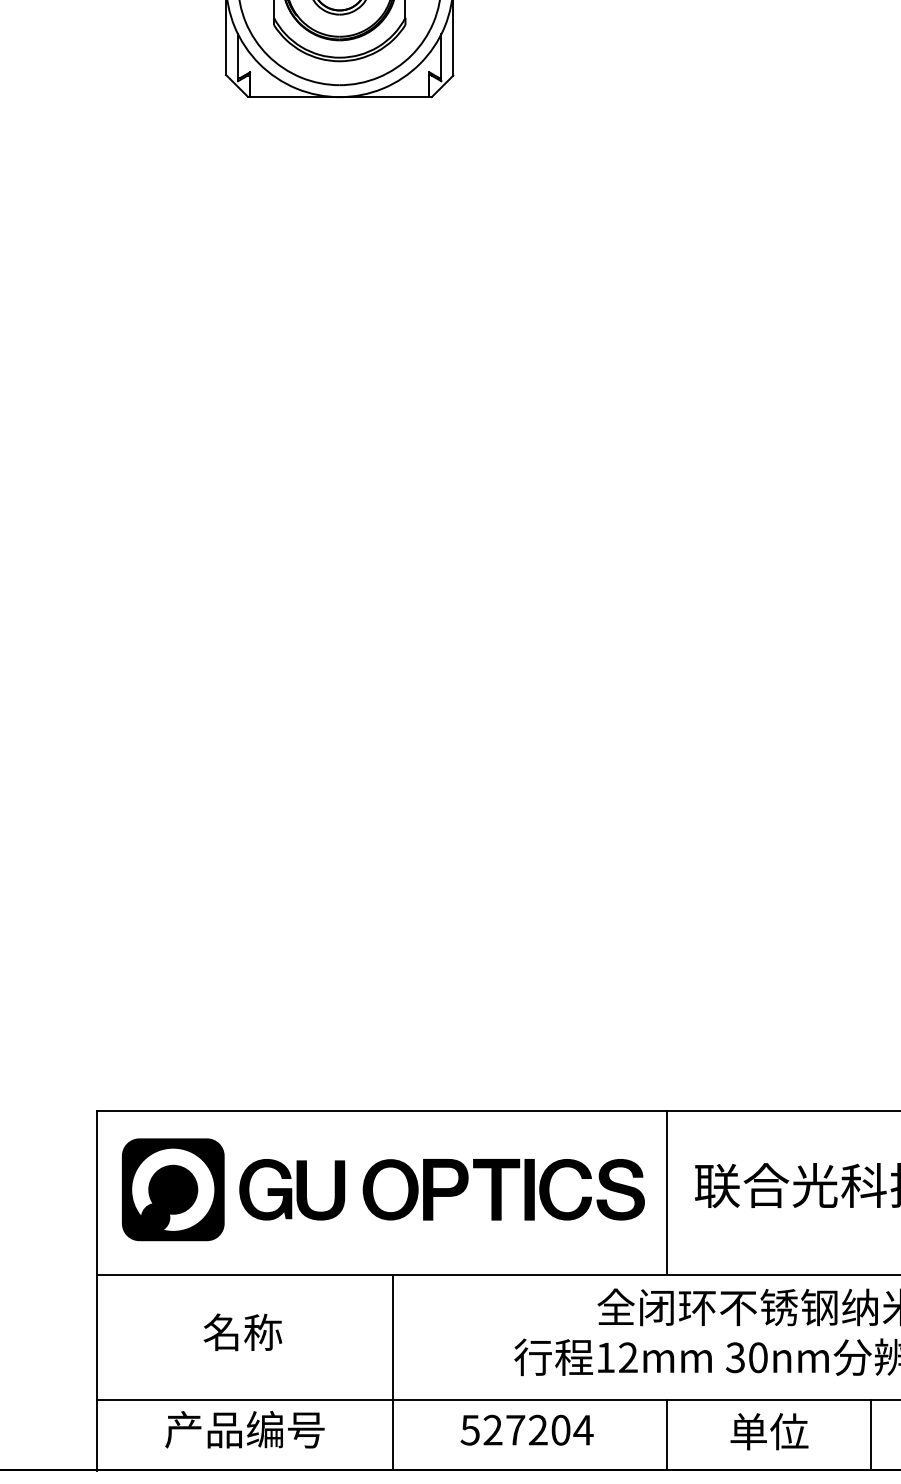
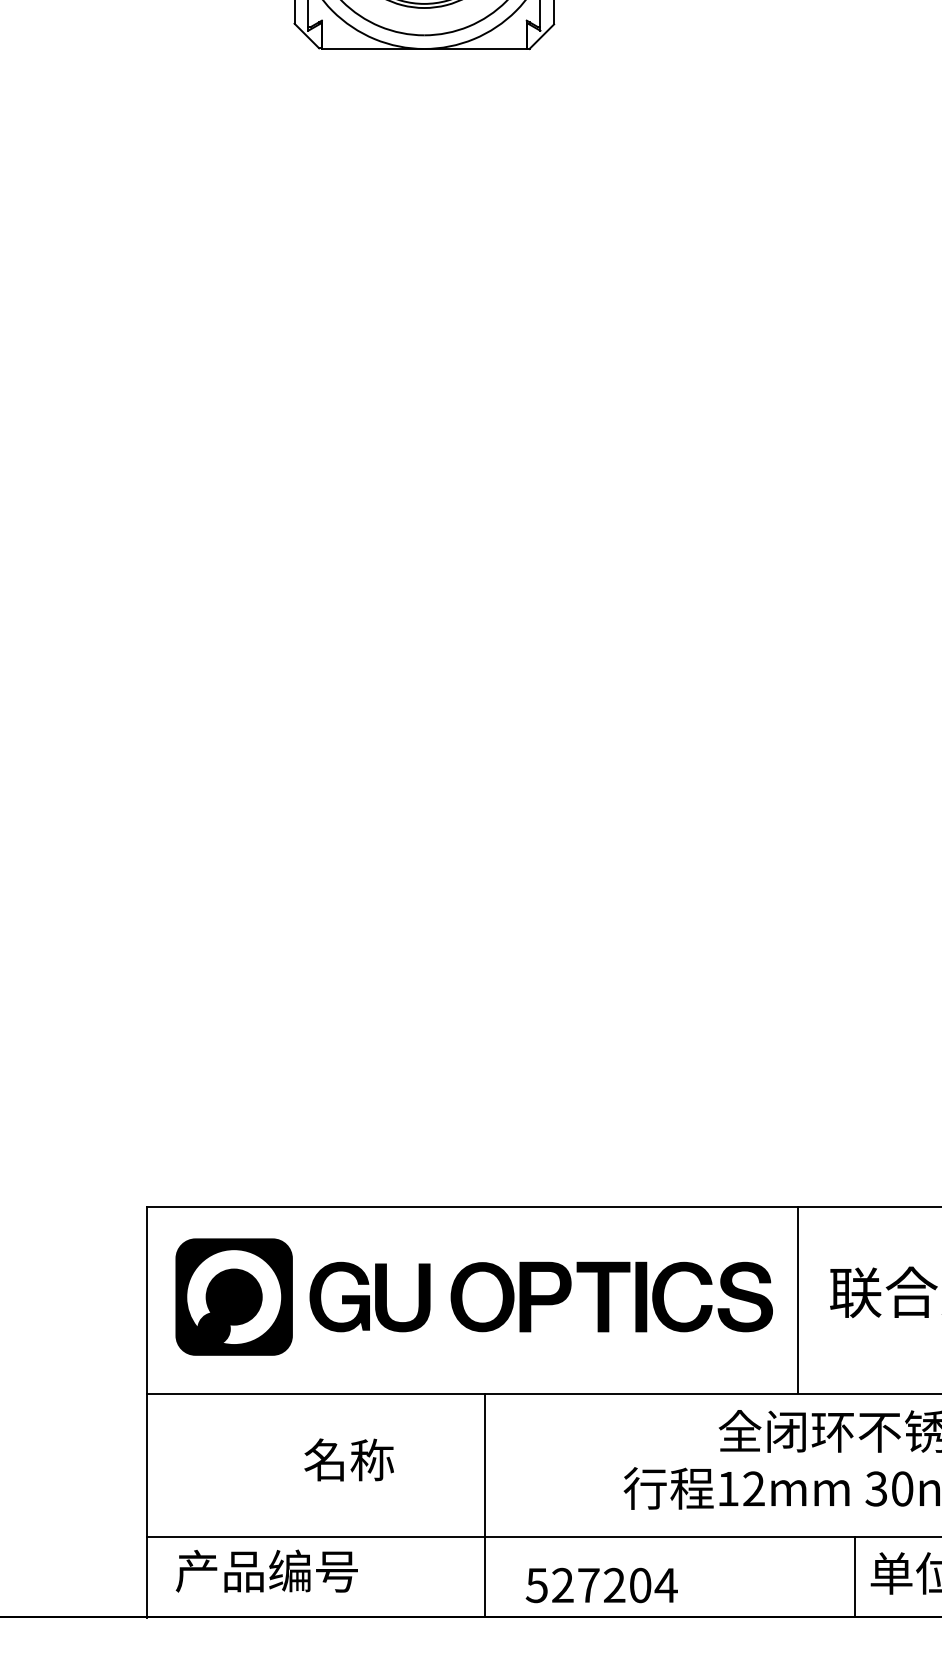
text: (242, 1332) -> (348, 1460), moved
text: (244, 1429) -> (266, 1570), moved
text: (526, 1429) -> (601, 1584), moved
line: (666, 1434) -> (854, 1576), moved

